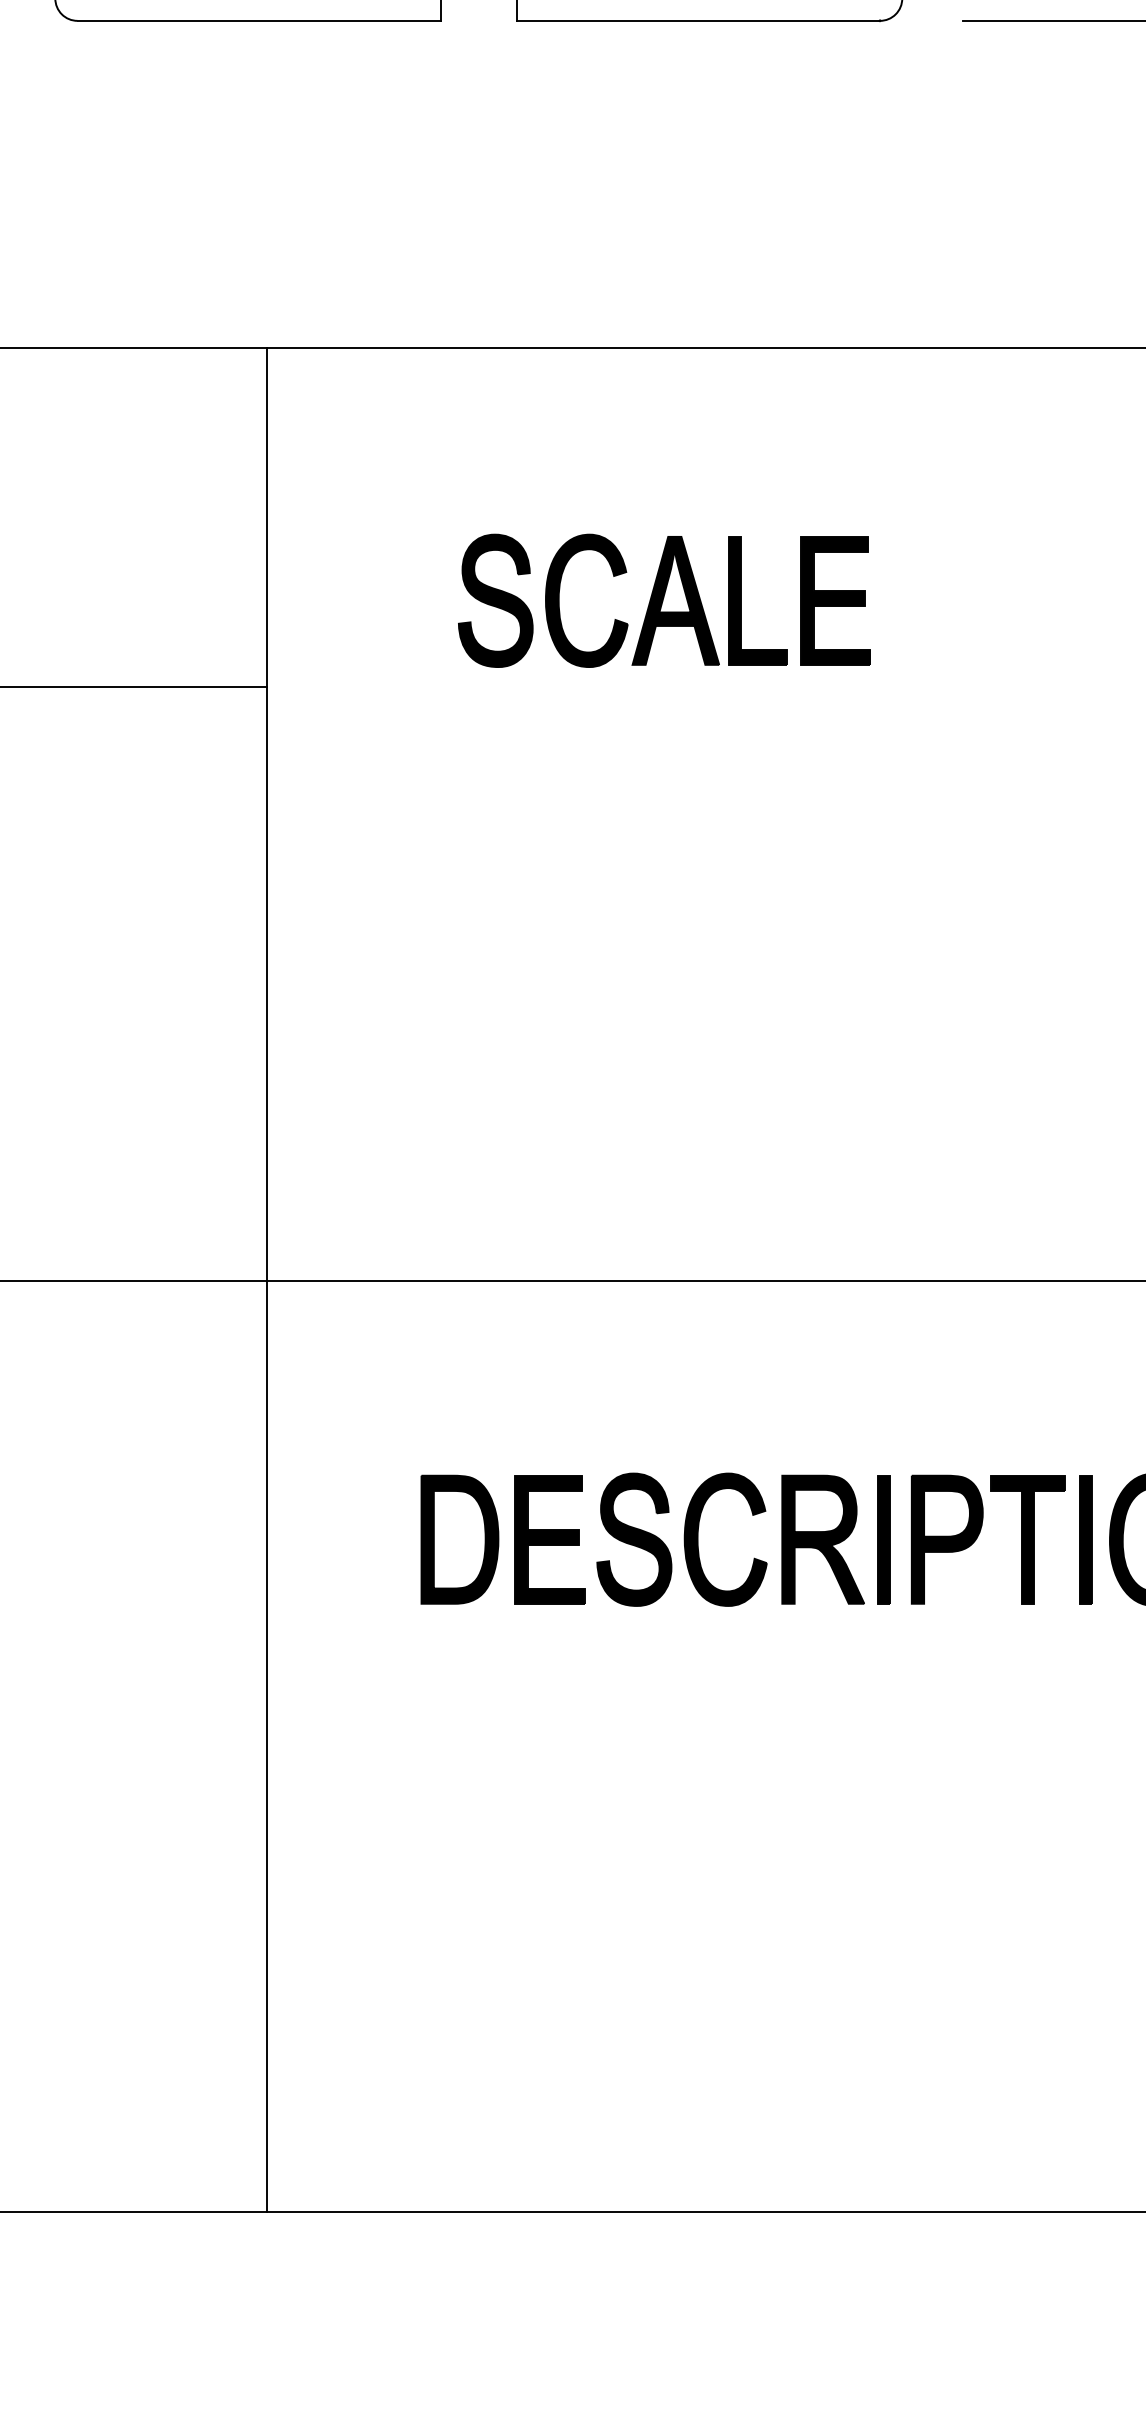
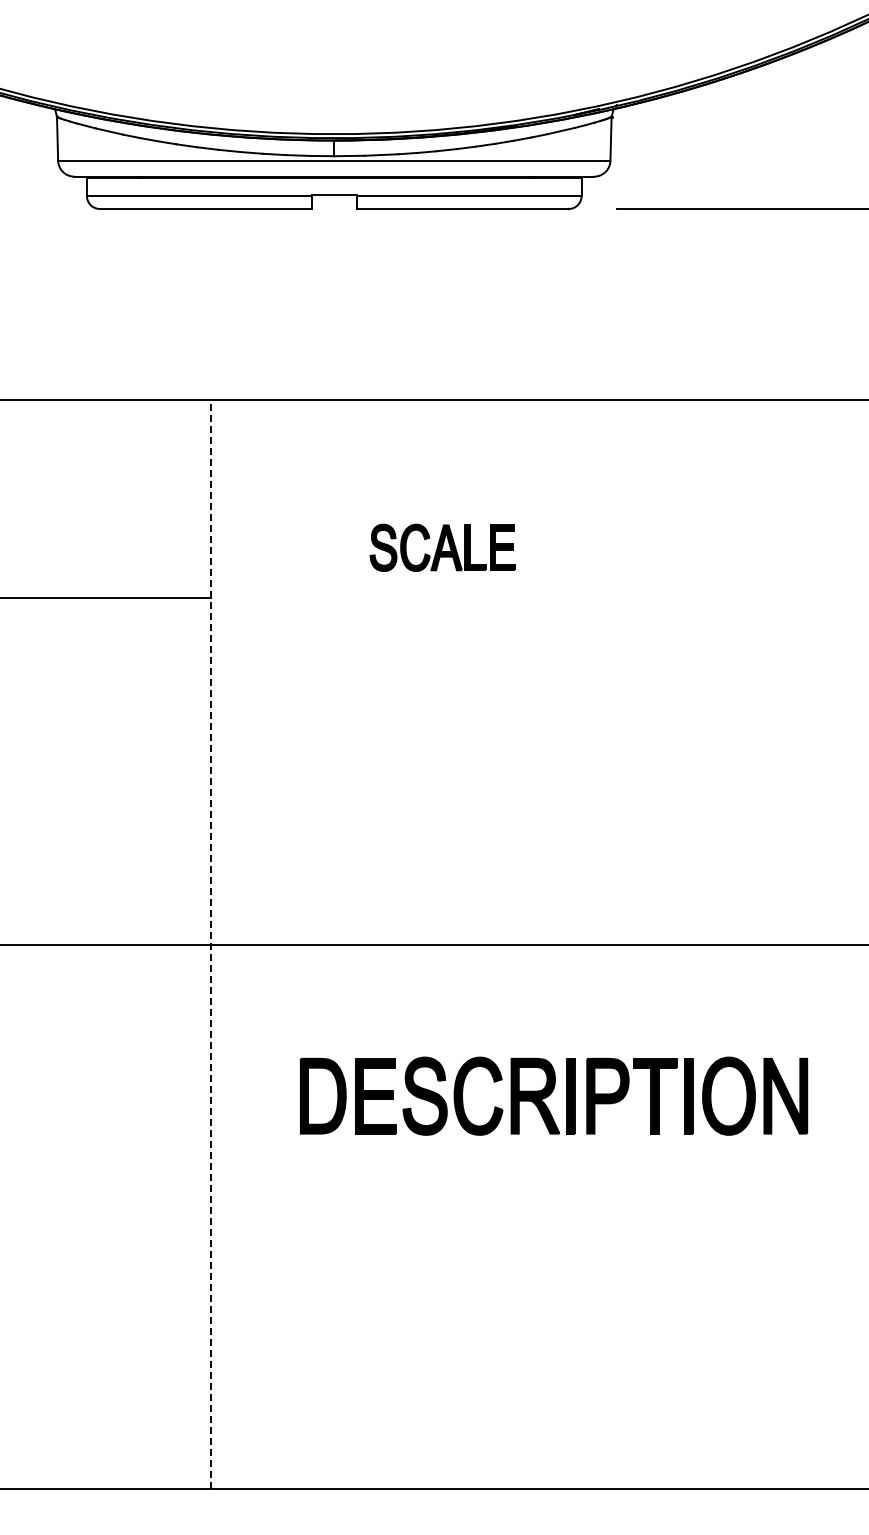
part: (664, 600) -> (442, 547), size x0.6
line: (266, 1280) -> (210, 944), solid -> dashed

